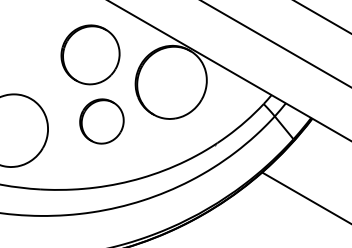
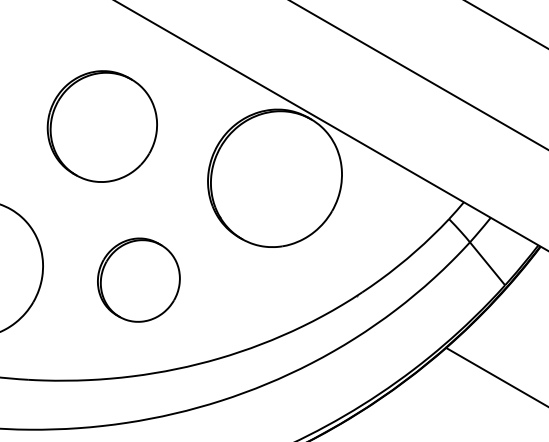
part: (90, 54) -> (102, 125), moved
part: (101, 121) -> (138, 280), moved

